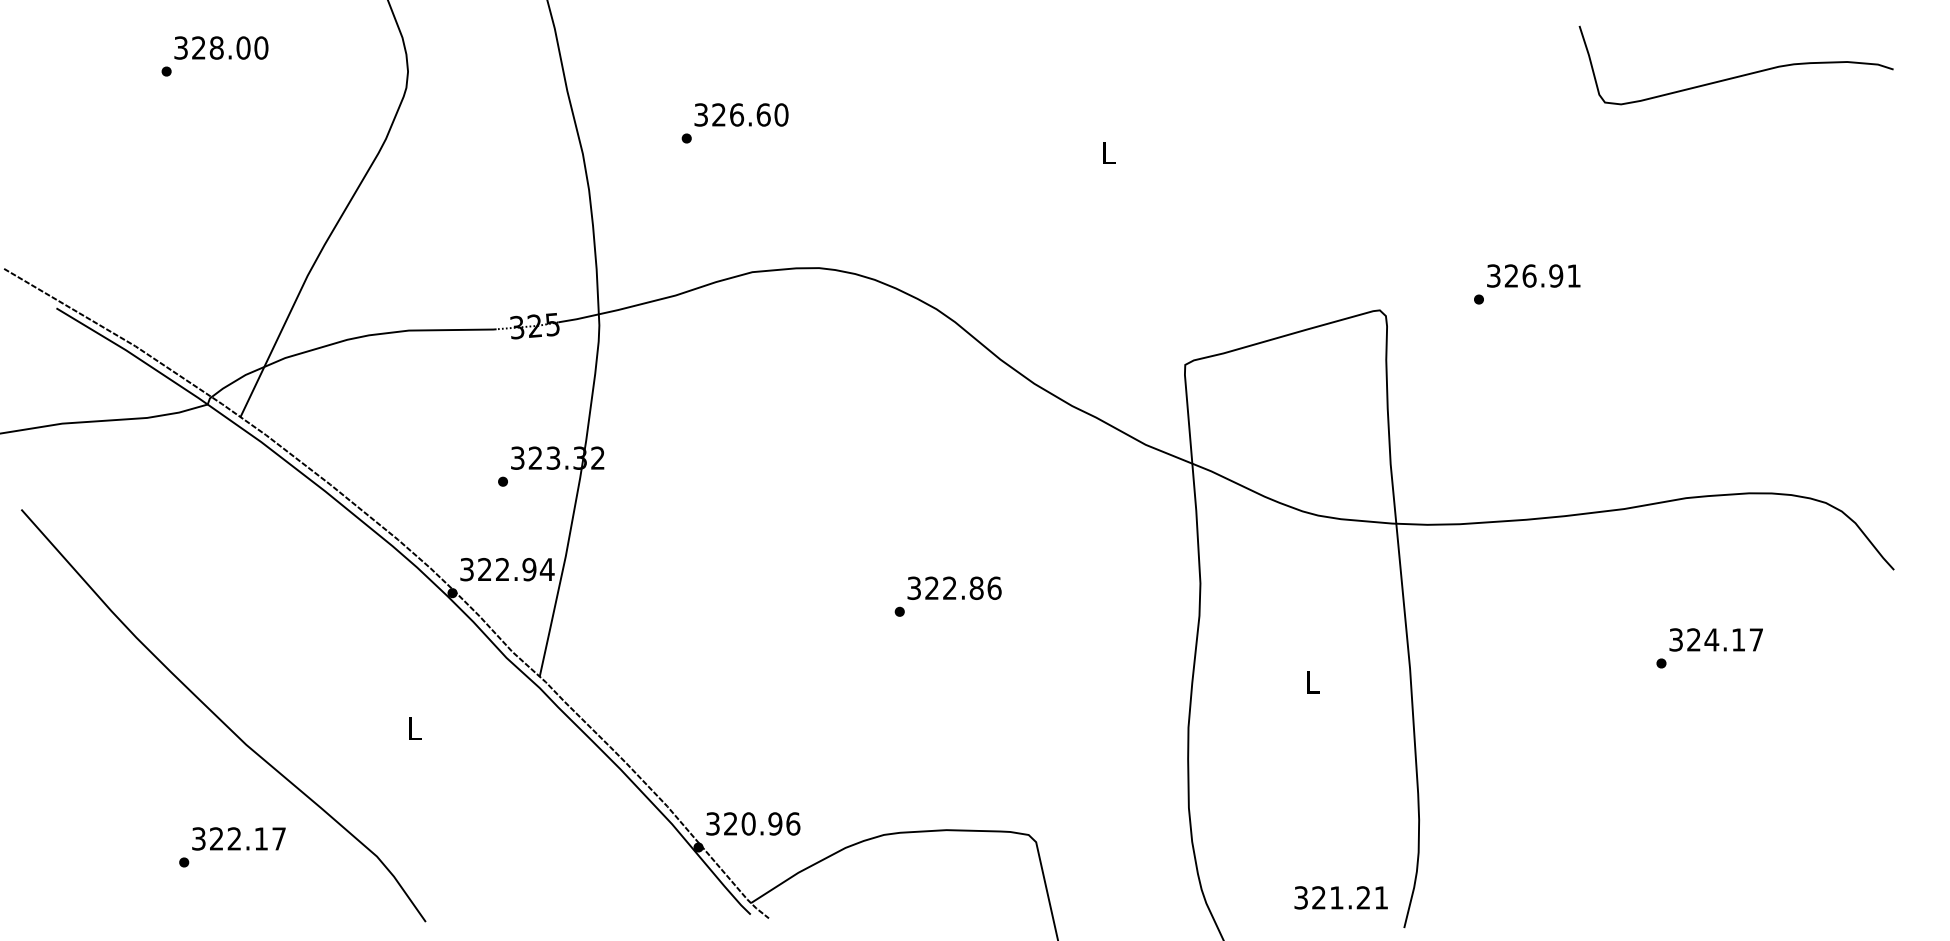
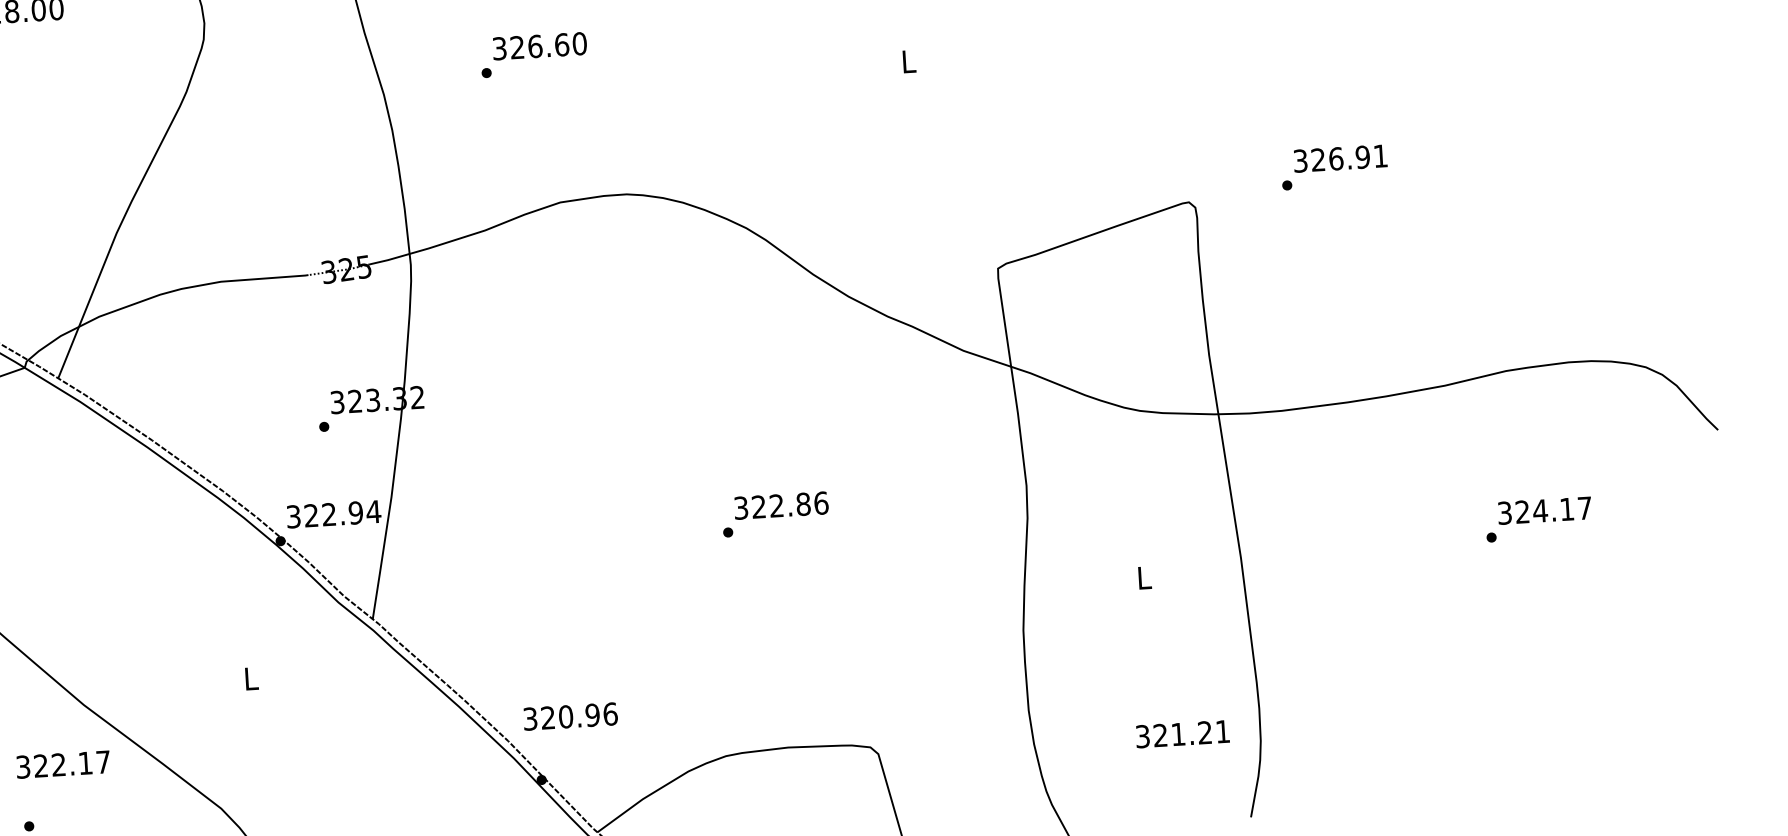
text: (753, 823) -> (570, 716), moved
text: (238, 838) -> (62, 764), moved
text: (1340, 897) -> (1182, 733), moved

